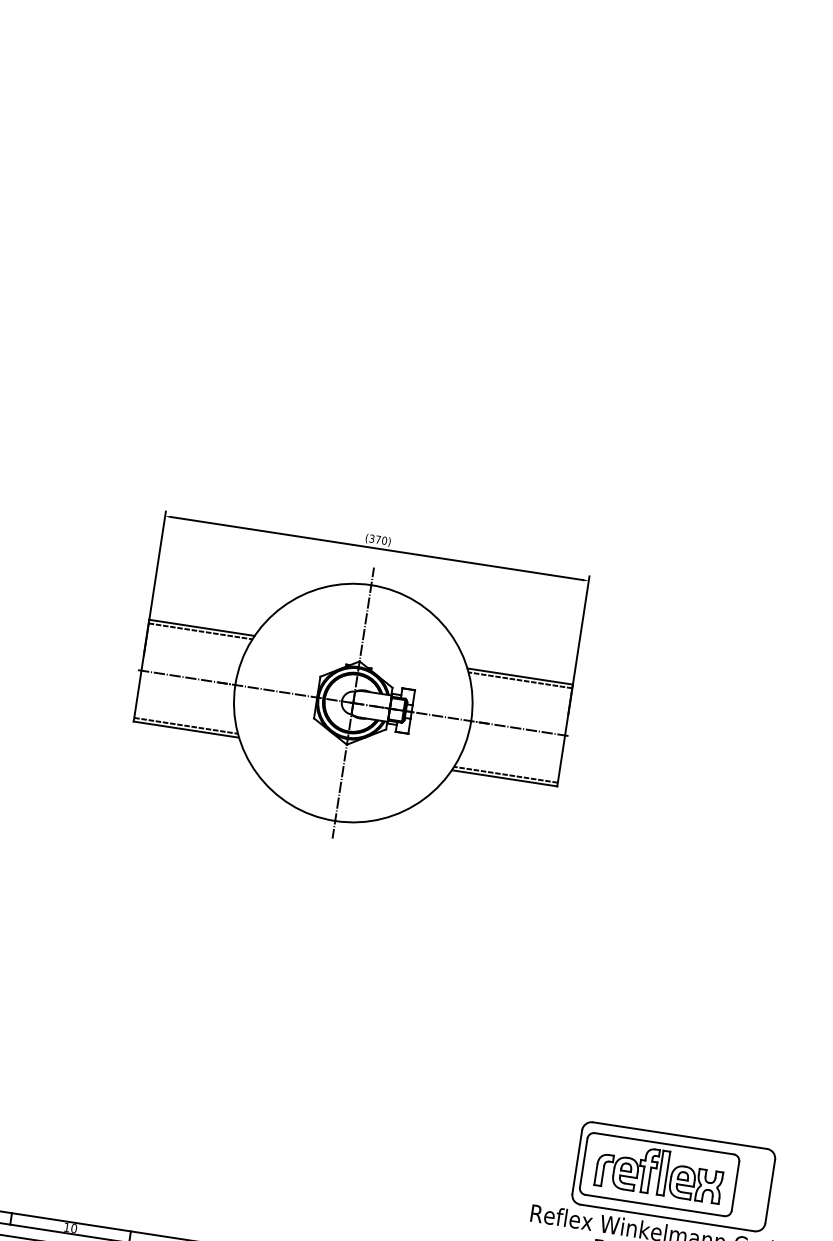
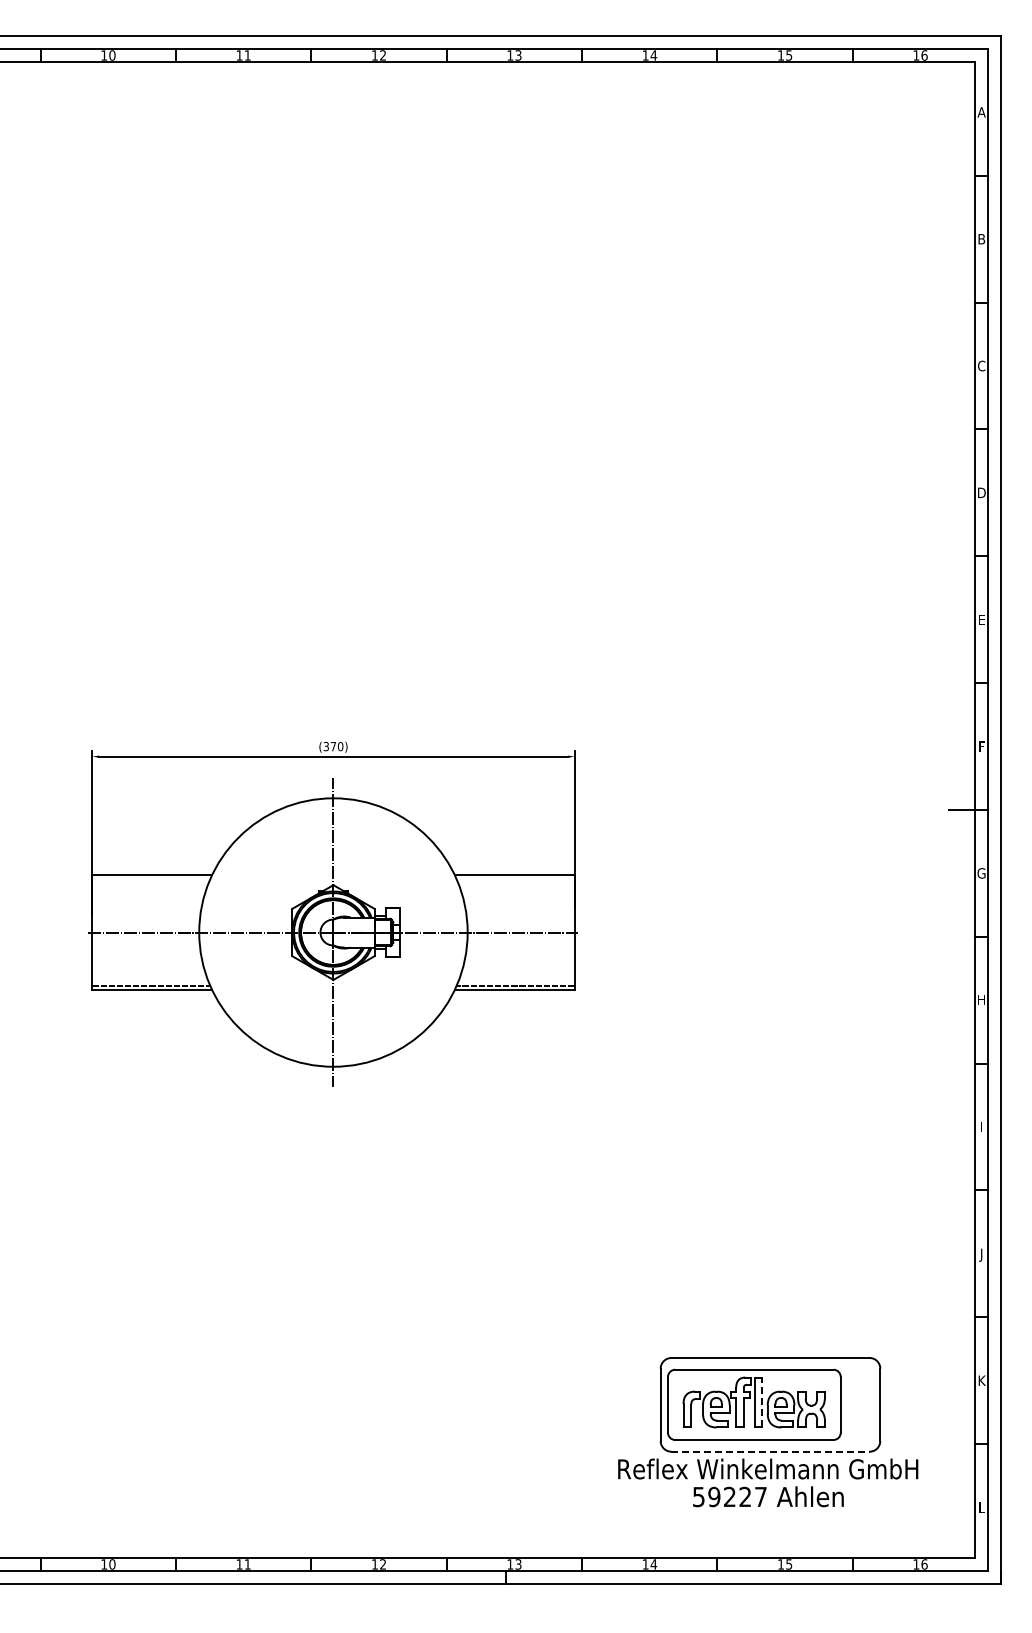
line: (200, 631) -> (151, 878), removed
line: (520, 680) -> (515, 878), removed
line: (667, 1173) -> (762, 1402), solid -> dashed
line: (667, 1217) -> (770, 1451), solid -> dashed

